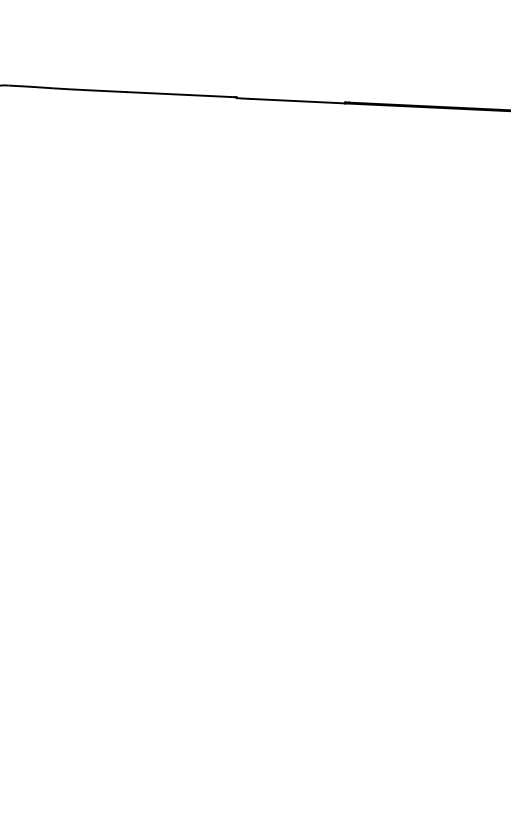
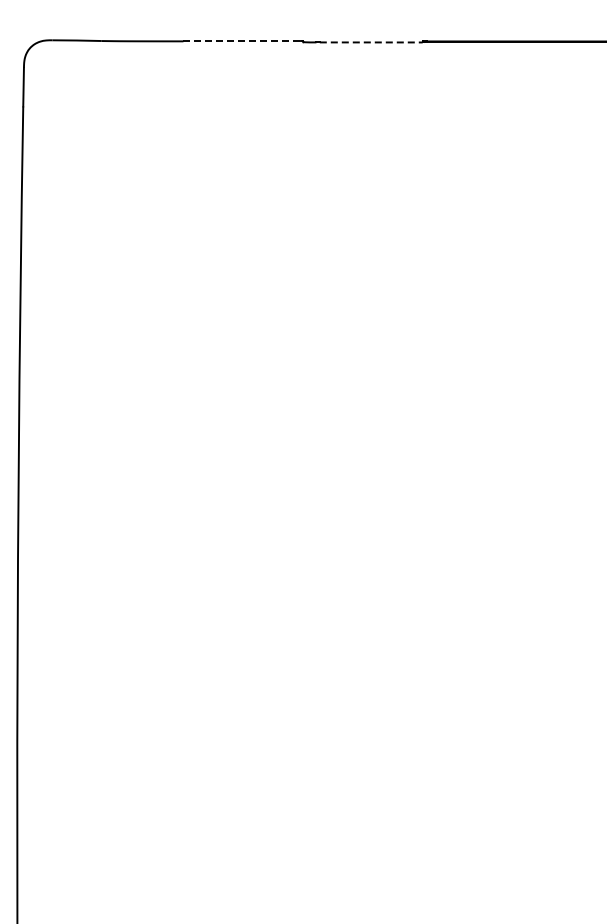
line: (181, 94) -> (242, 41), solid -> dashed
line: (298, 101) -> (371, 42), solid -> dashed

